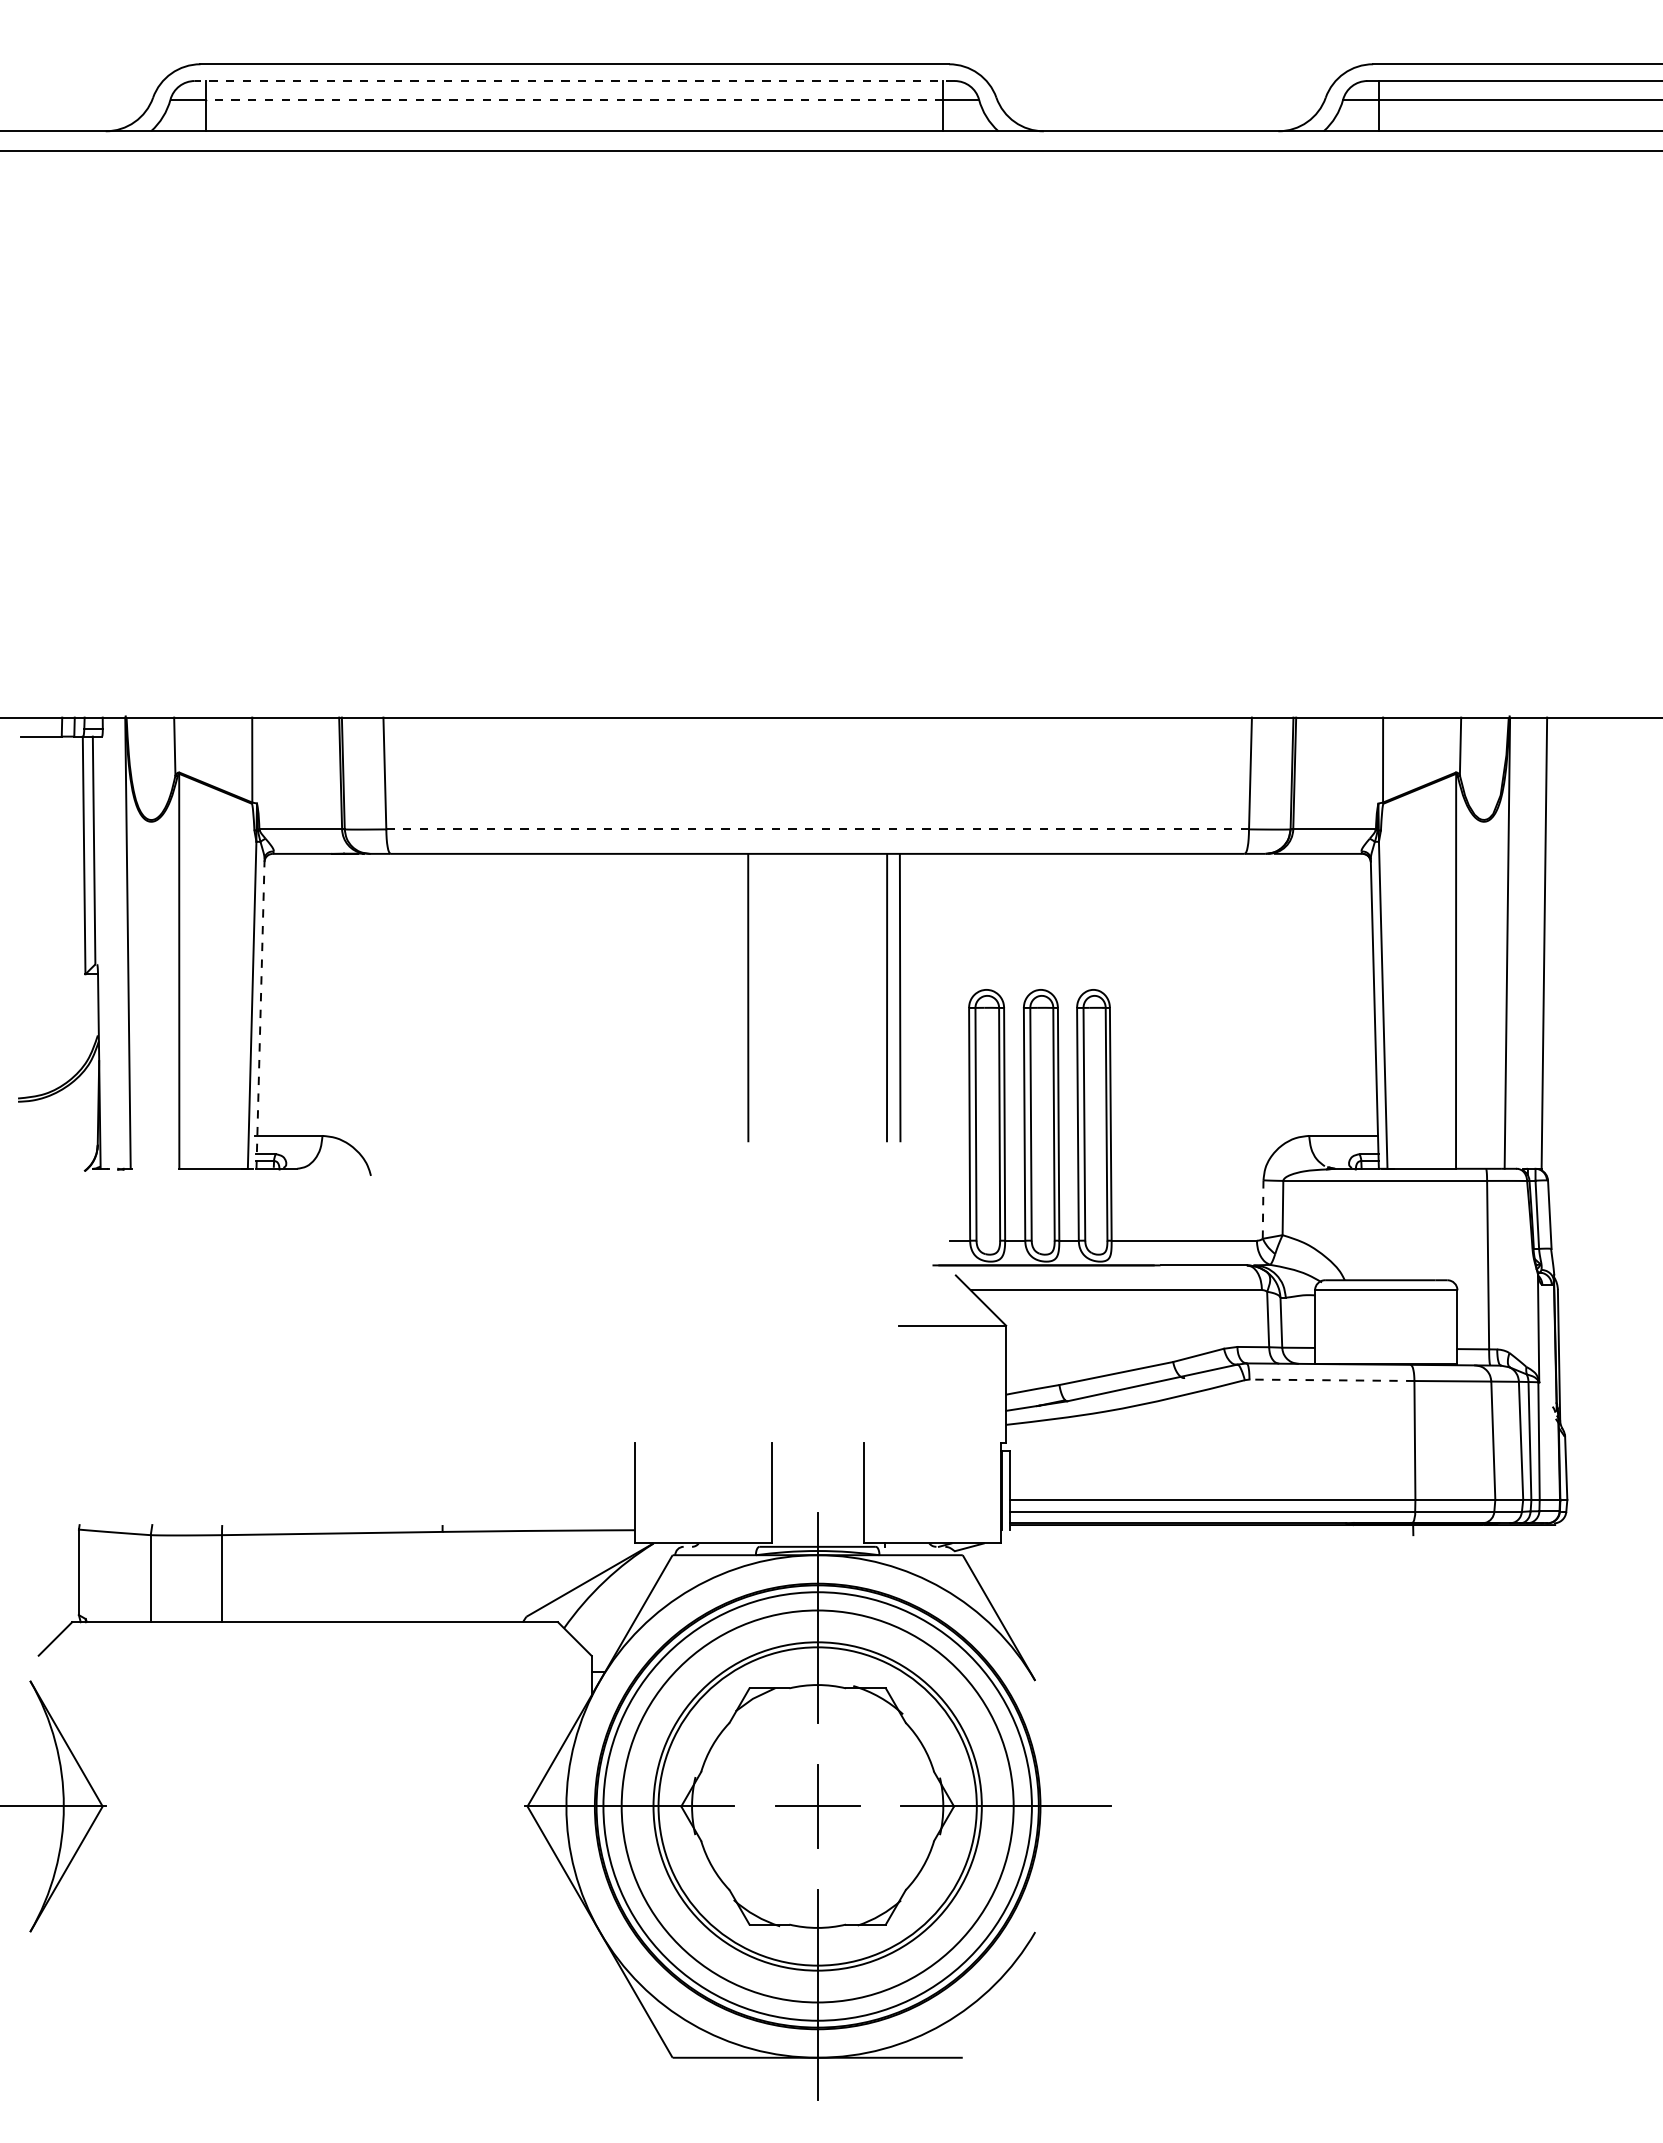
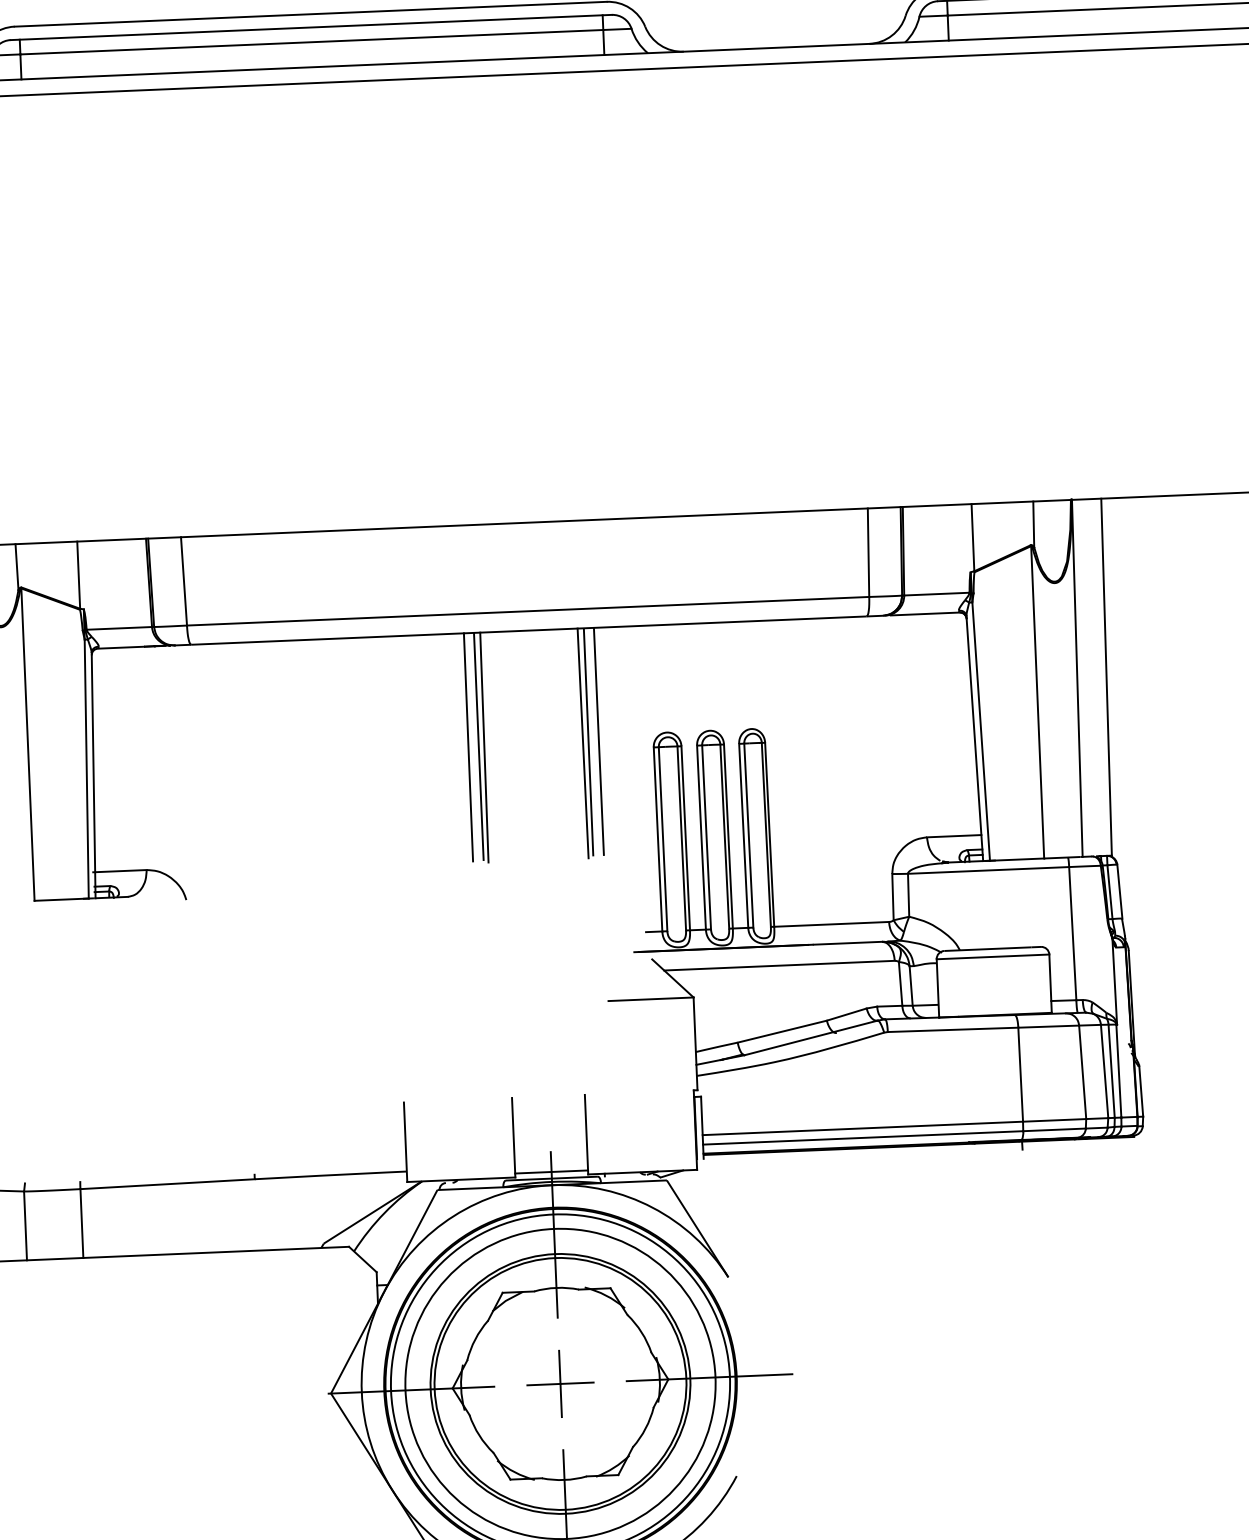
line: (574, 81) -> (311, 27), dashed -> solid
line: (574, 99) -> (311, 42), dashed -> solid
line: (817, 829) -> (527, 611), dashed -> solid
line: (734, 997) -> (467, 746), added
line: (755, 998) -> (484, 747), added
line: (879, 998) -> (582, 742), added
line: (260, 1013) -> (93, 775), dashed -> solid
line: (1263, 1209) -> (893, 897), dashed -> solid
line: (1331, 1380) -> (952, 1030), dashed -> solid
line: (817, 1538) -> (551, 1172), added

